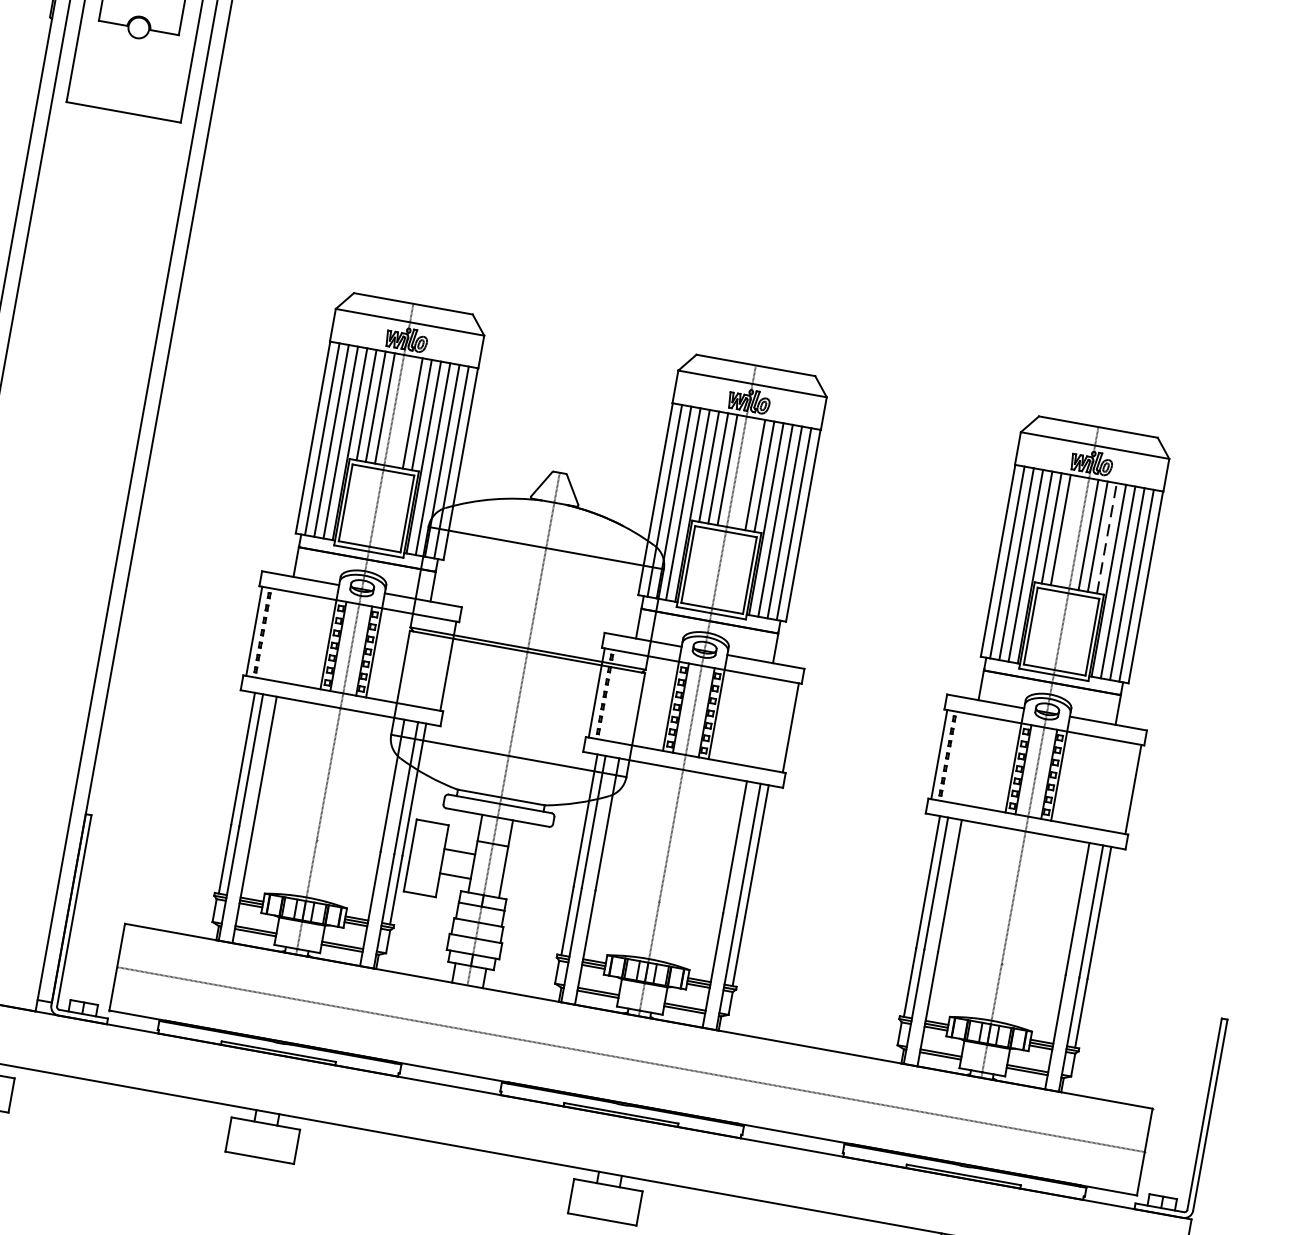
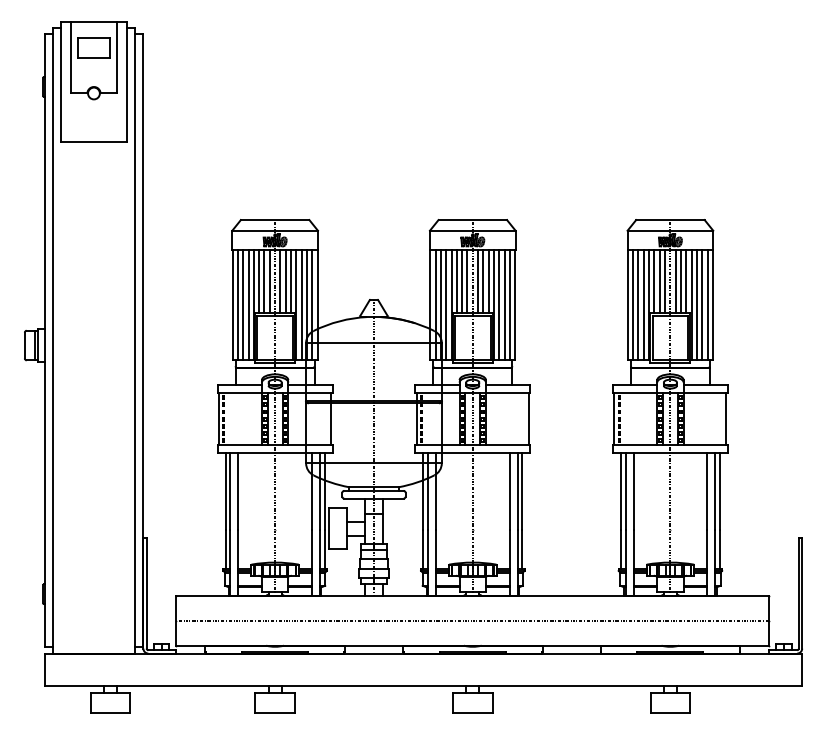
line: (403, 411) -> (280, 281), added
line: (746, 473) -> (478, 281), added
line: (1070, 532) -> (665, 281), added
line: (1107, 538) -> (686, 281), dashed -> solid

